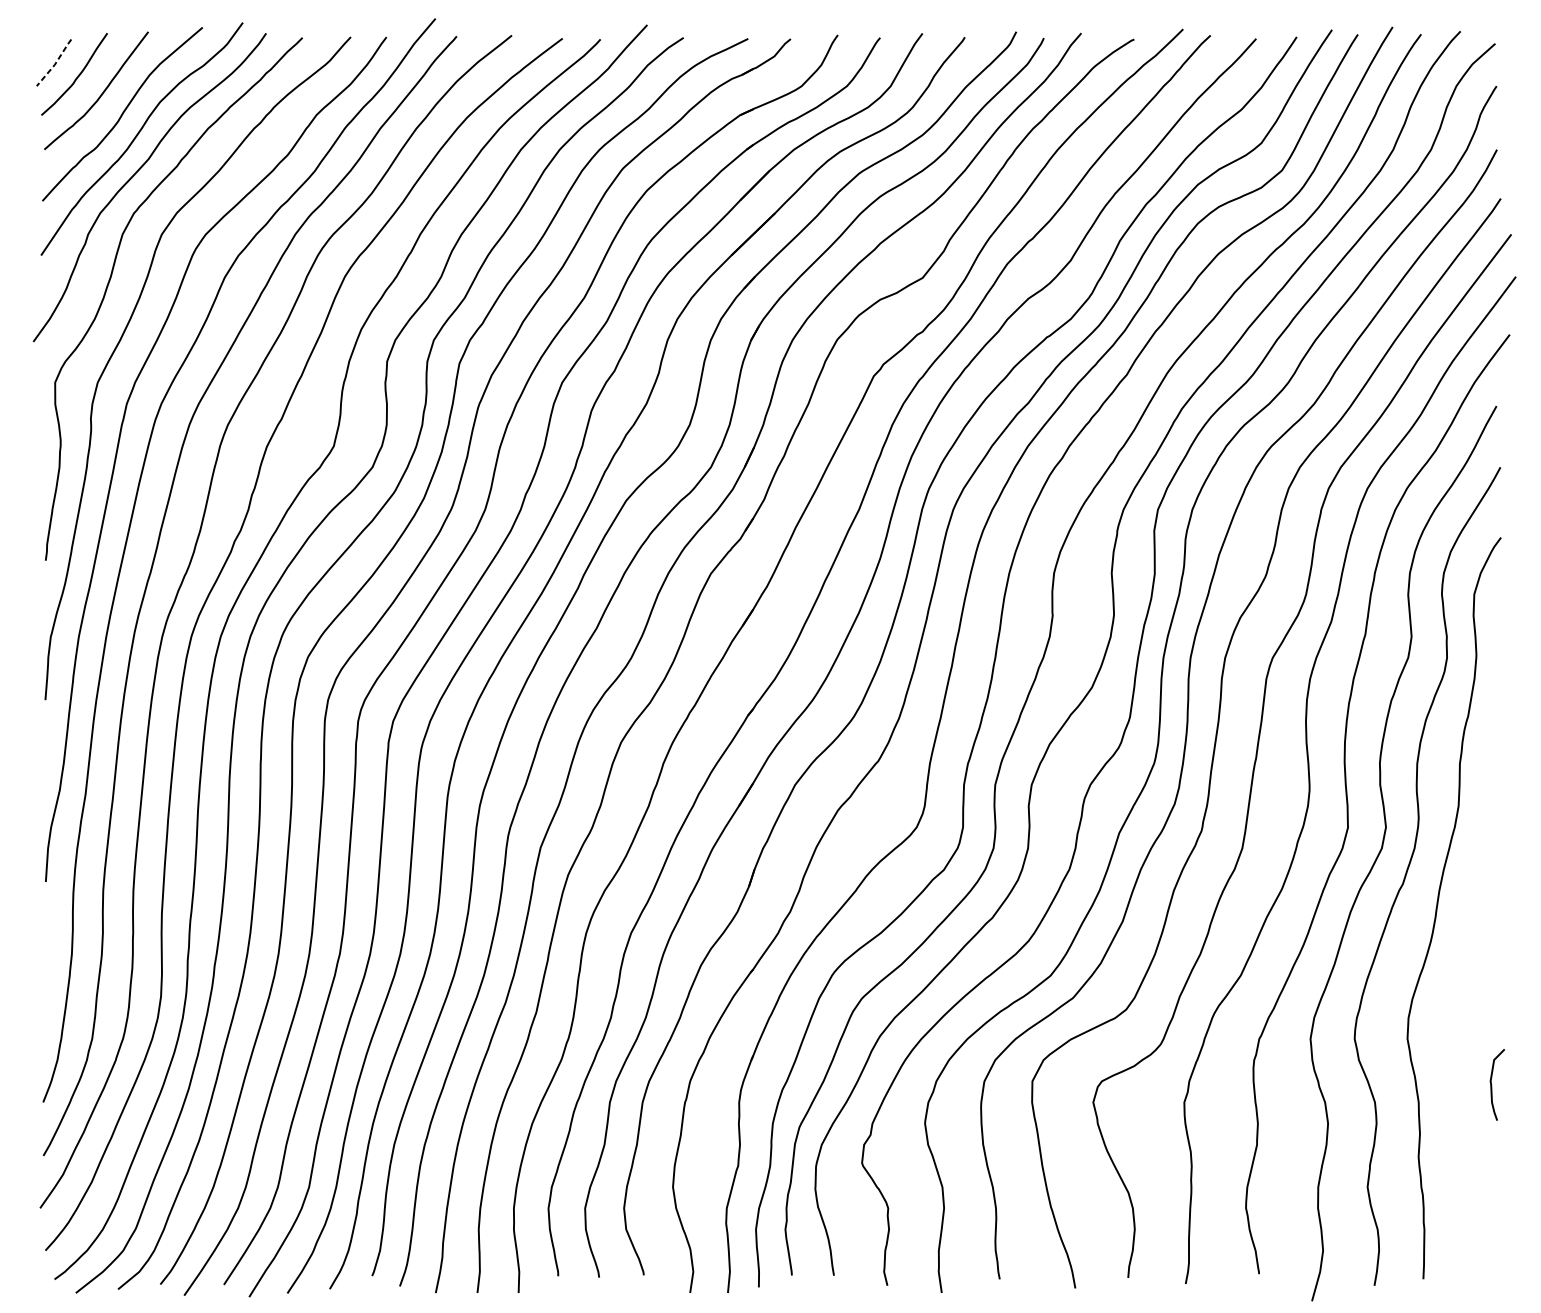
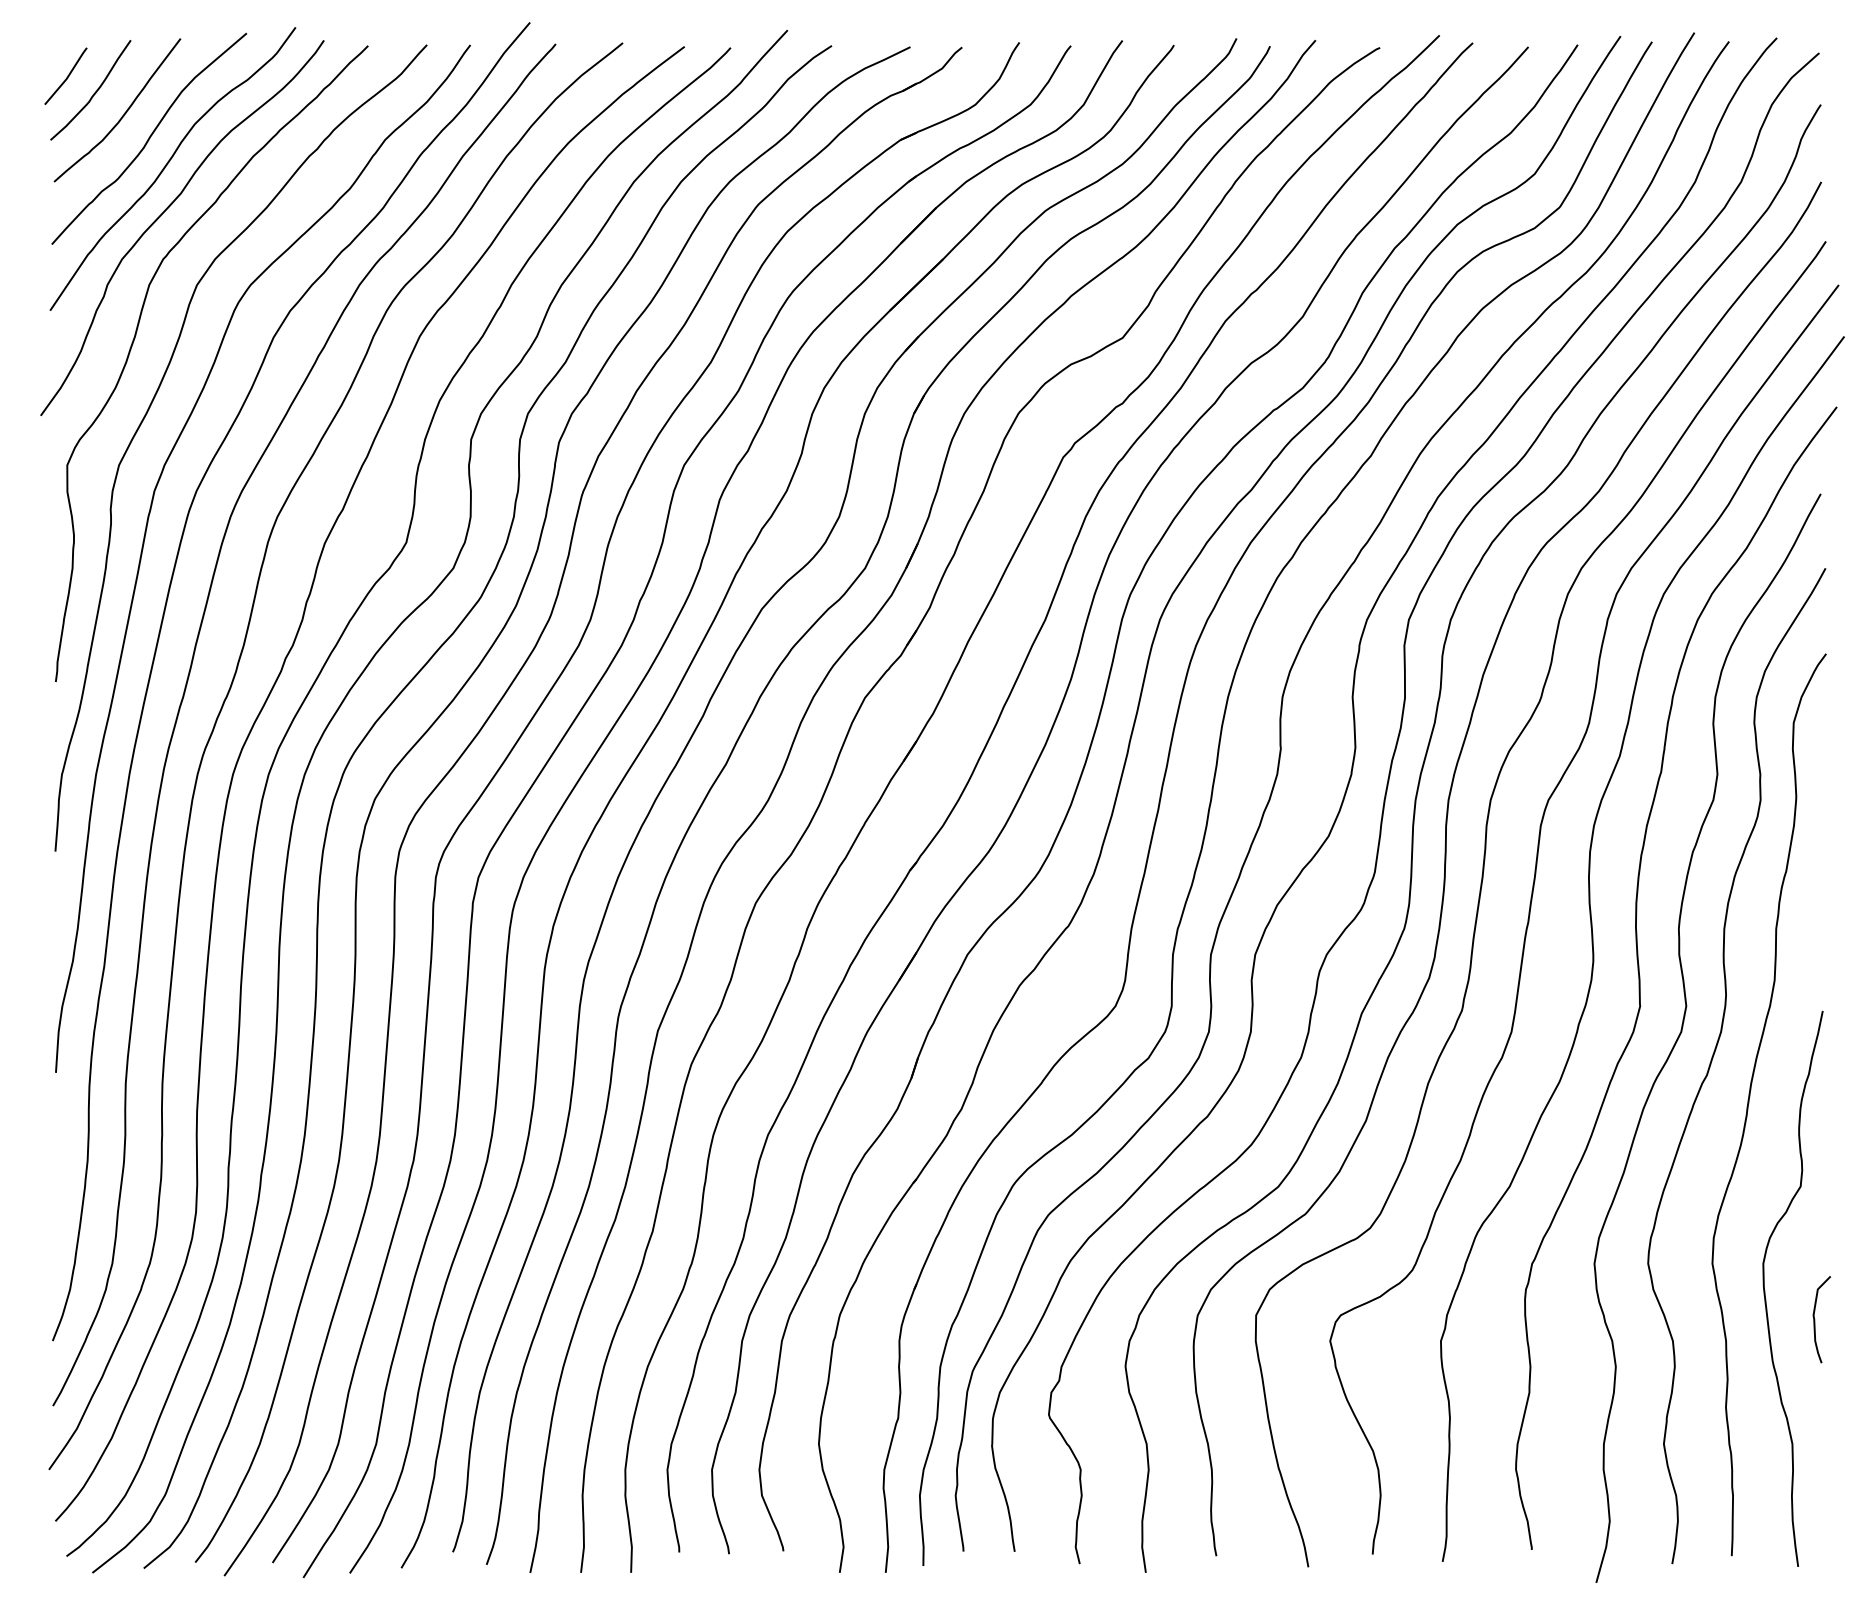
line: (55, 63) -> (67, 77), dashed -> solid
curve: (1451, 1060) -> (1765, 1290), added

